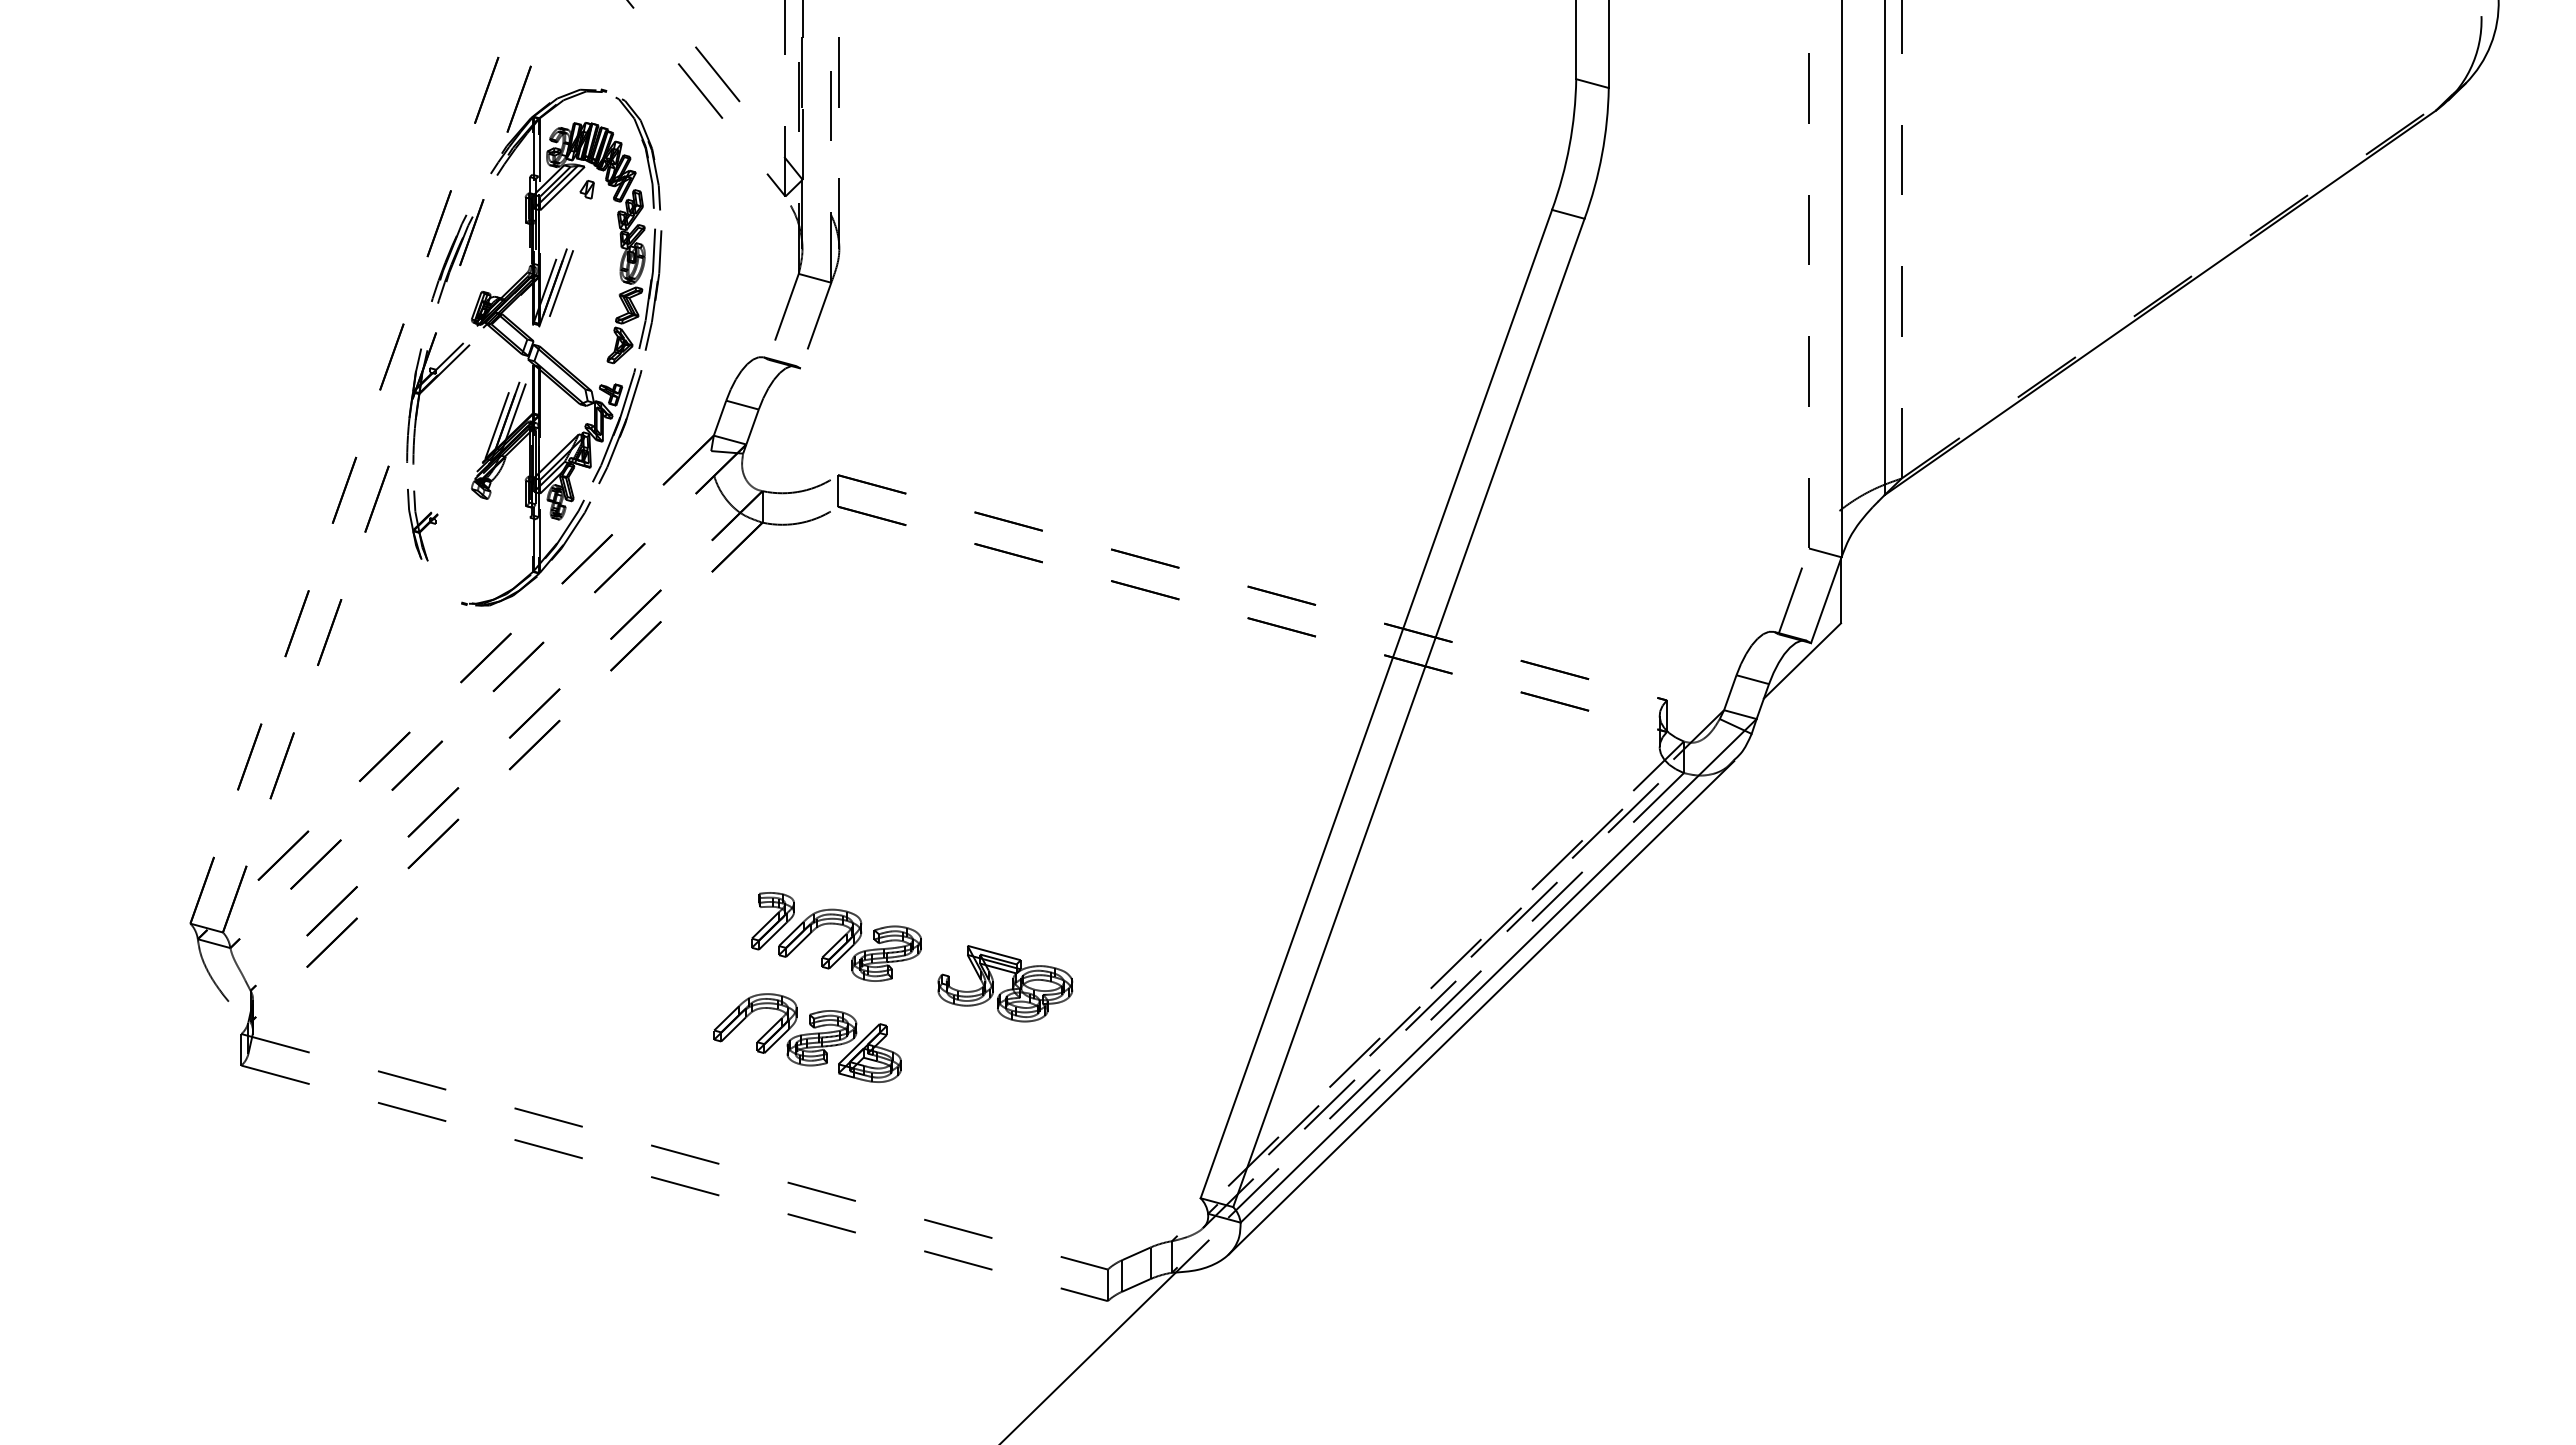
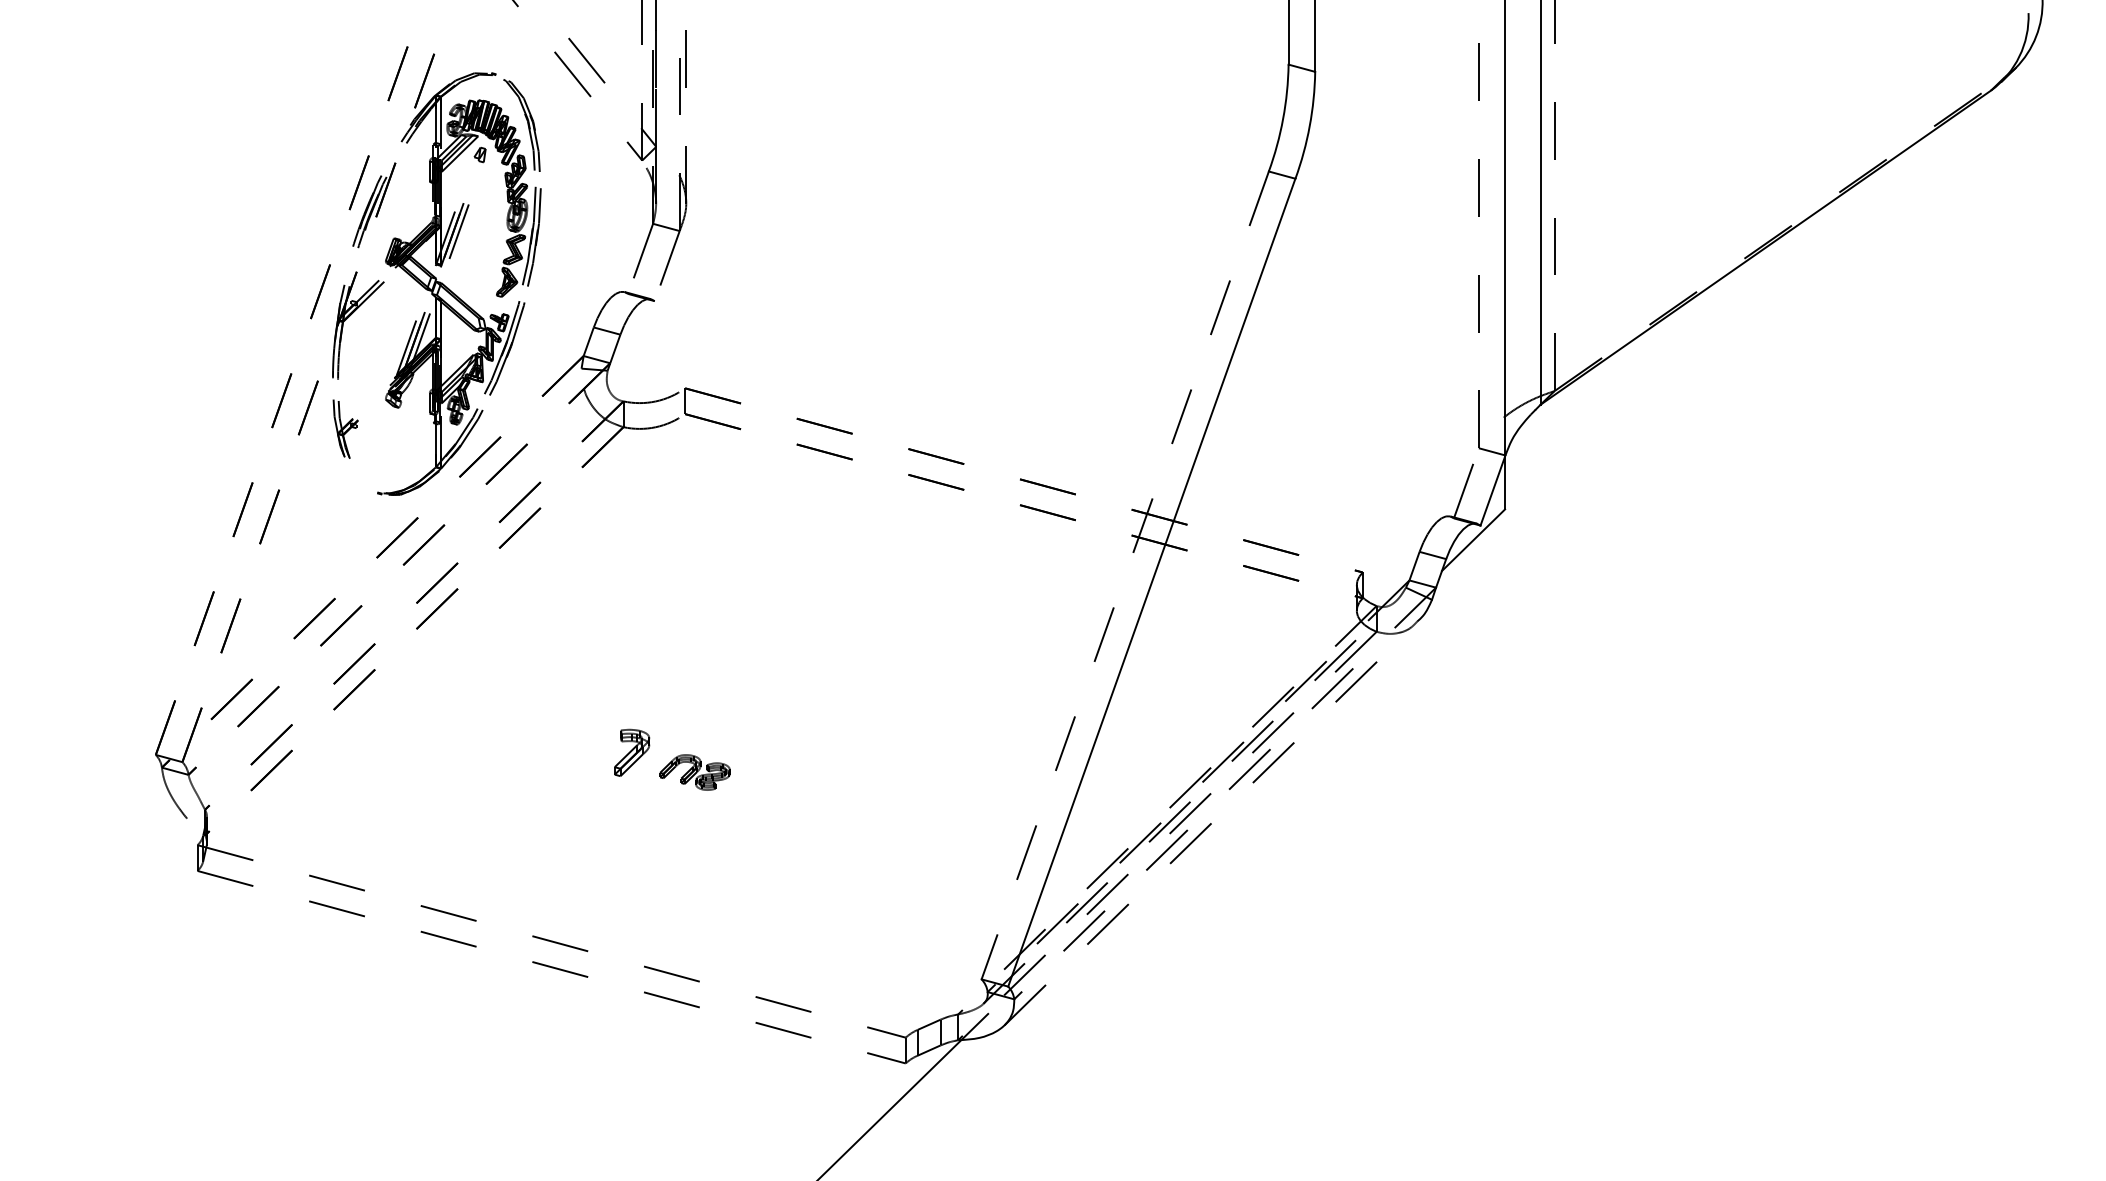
line: (1376, 704) -> (1125, 575), solid -> dashed
part: (849, 944) -> (694, 771), size x0.6
line: (1498, 970) -> (1225, 793), solid -> dashed
part: (1006, 989) -> (822, 808), removed
line: (1481, 1007) -> (1211, 823), solid -> dashed
part: (807, 1037) -> (660, 847), removed

